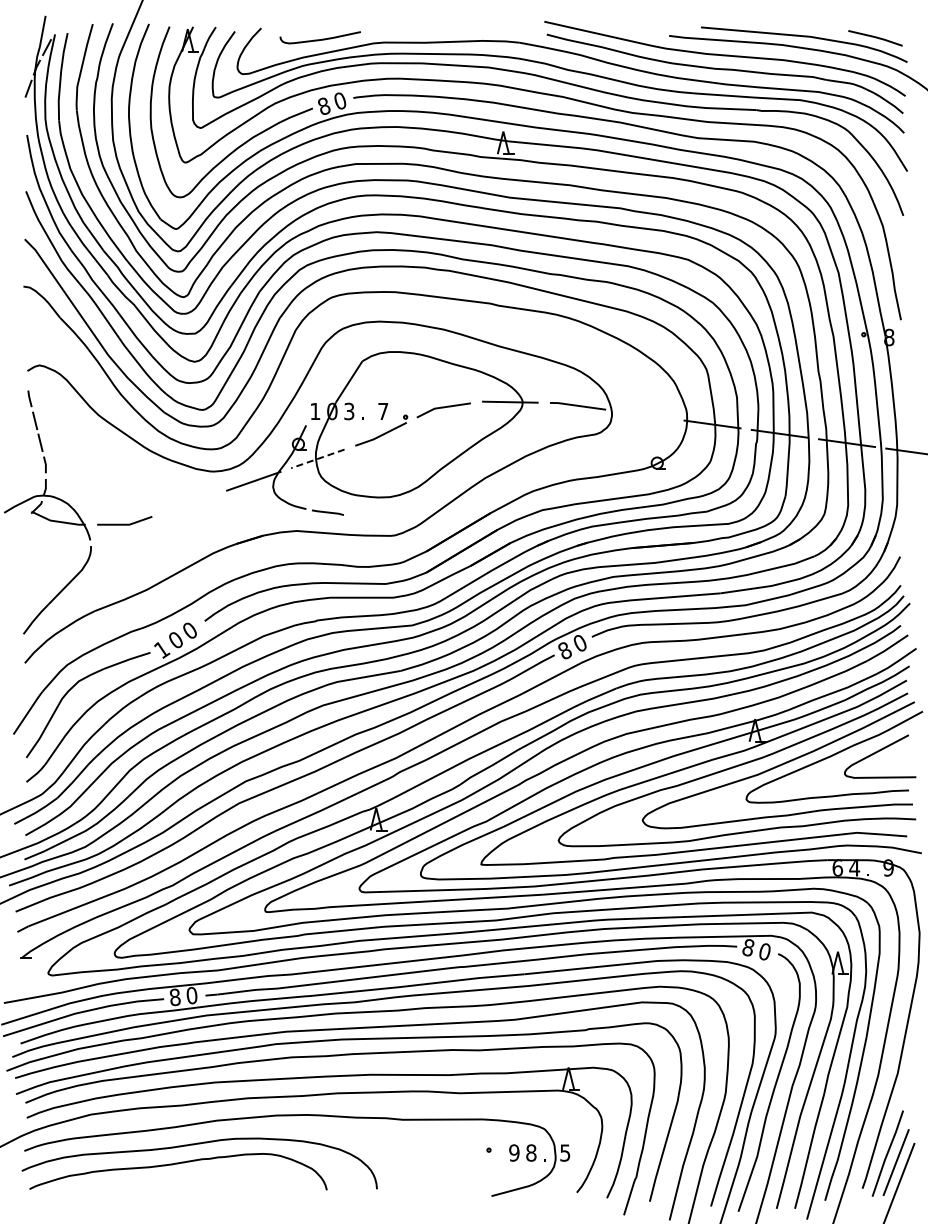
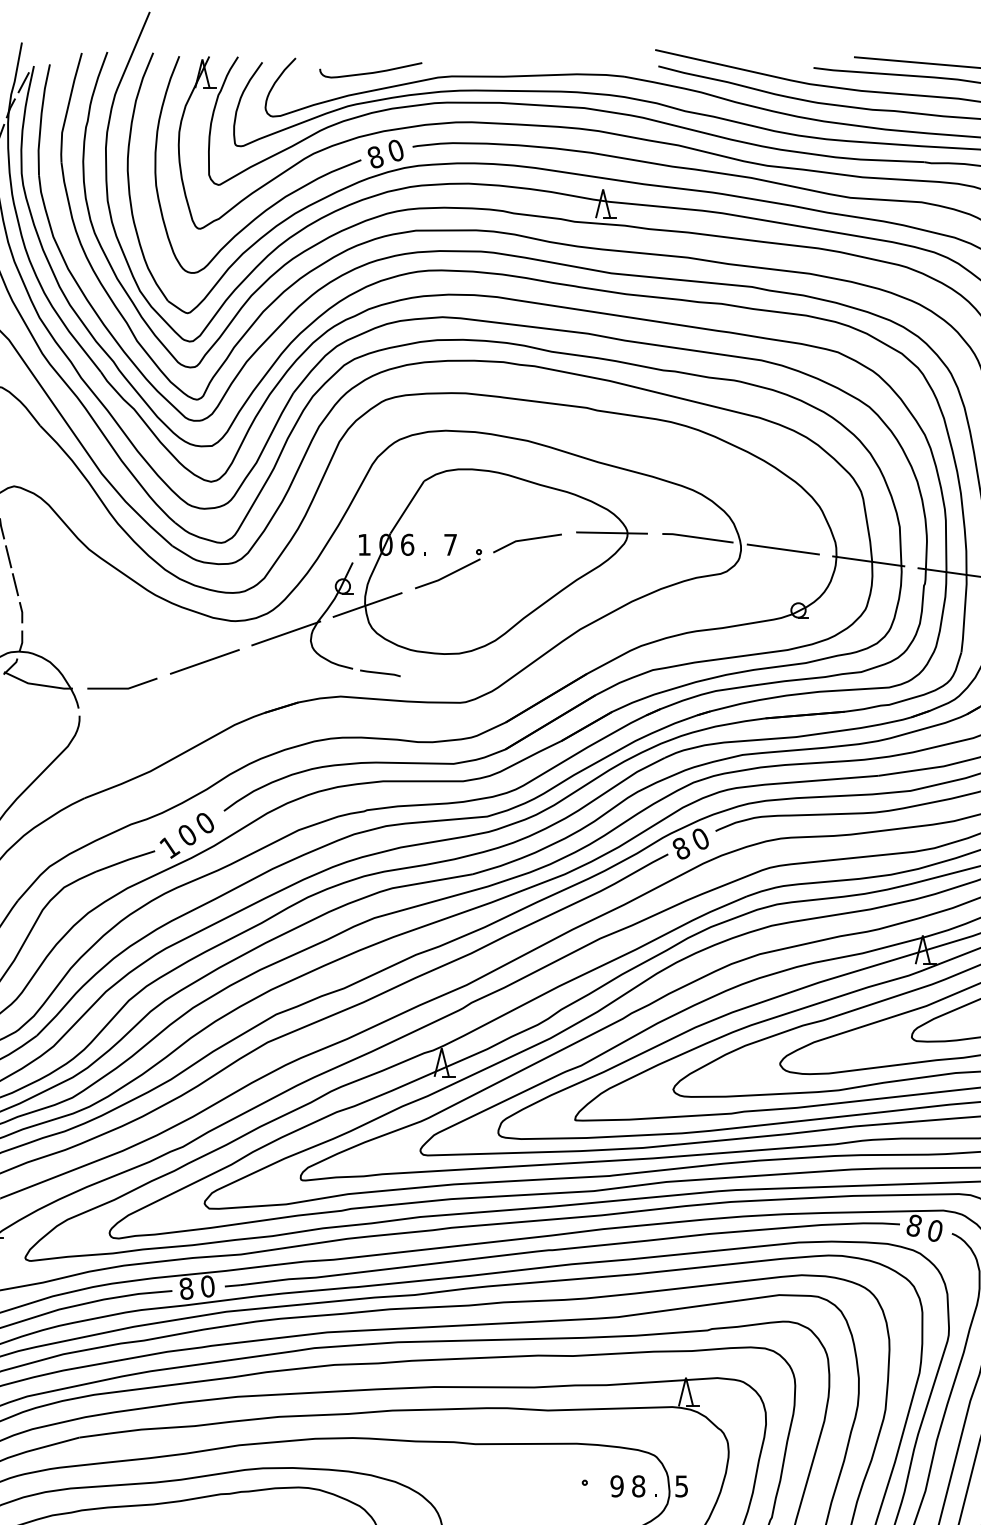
text: (349, 411) -> (407, 544), 3 -> 6
line: (645, 415) -> (783, 549), added
line: (317, 459) -> (367, 605), dashed -> solid
line: (189, 503) -> (204, 661), added

